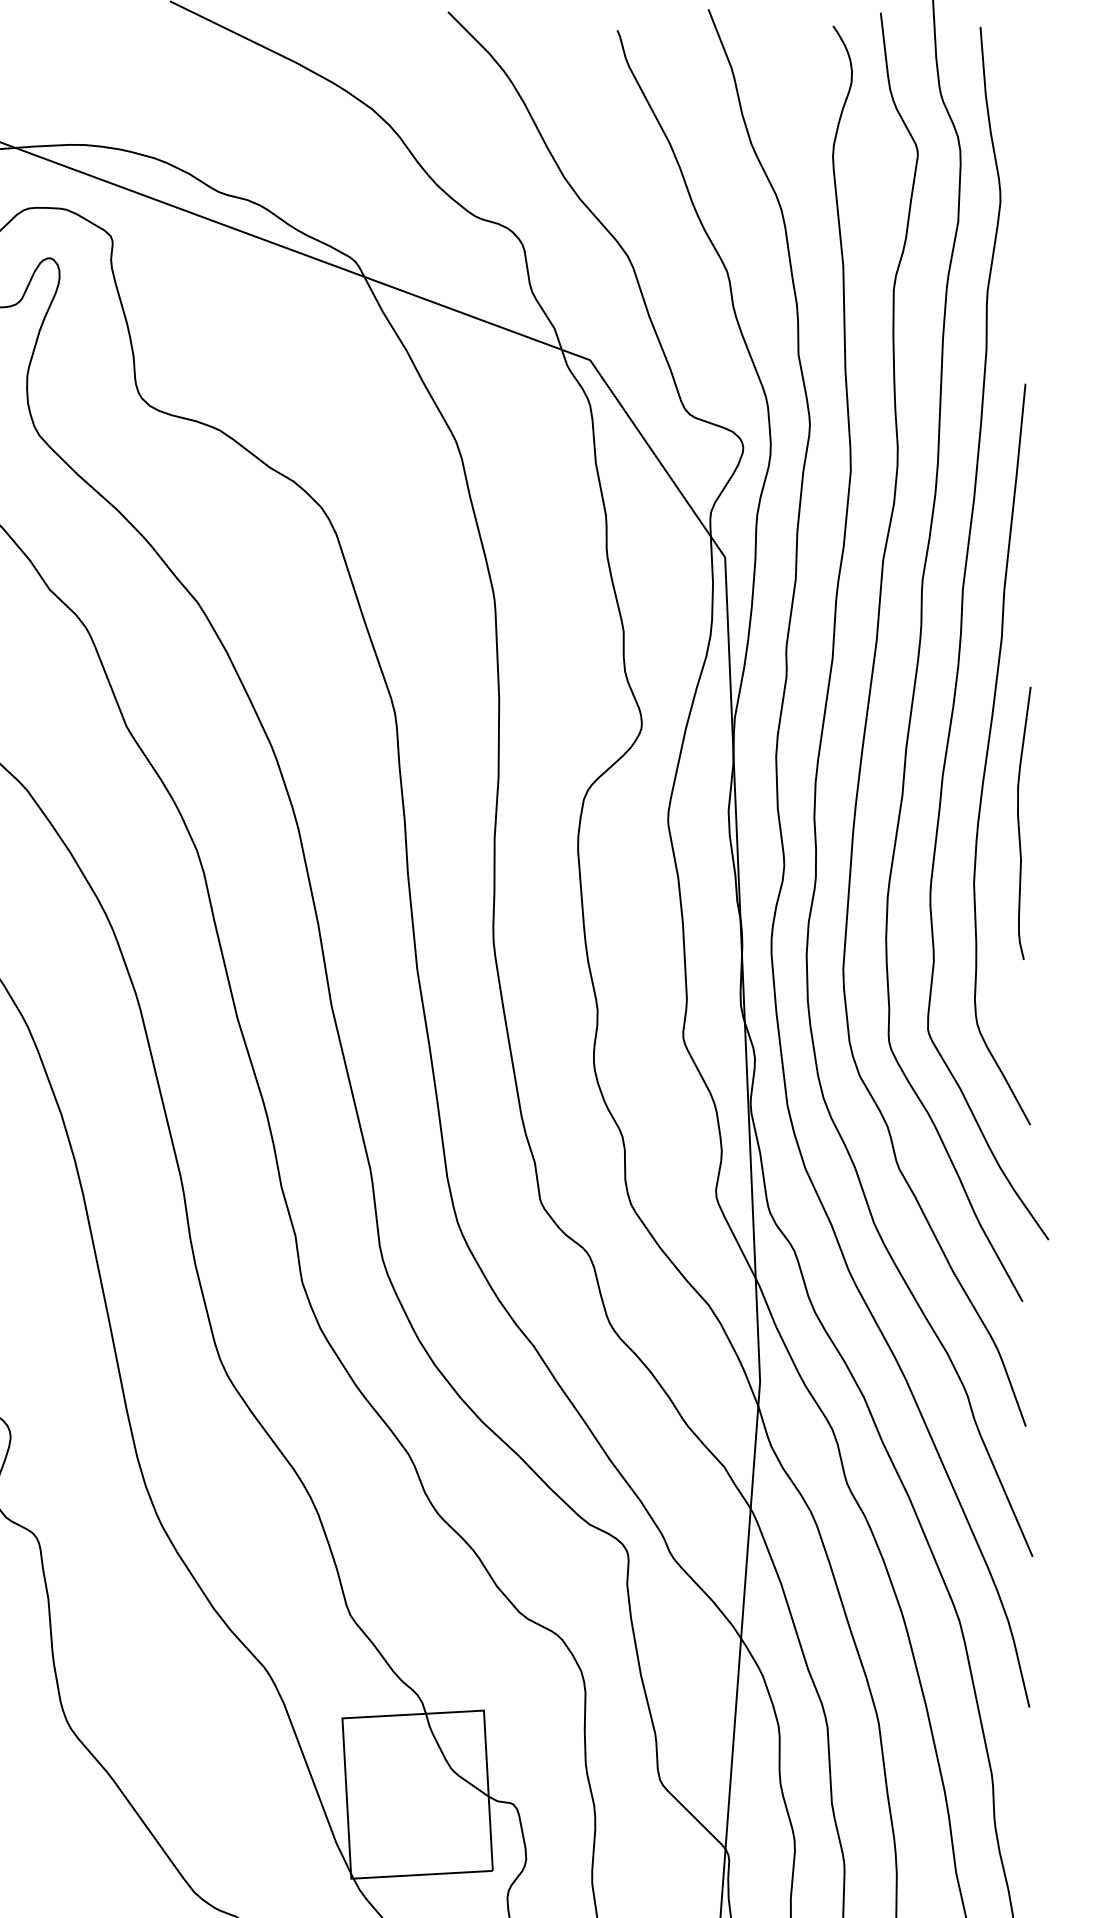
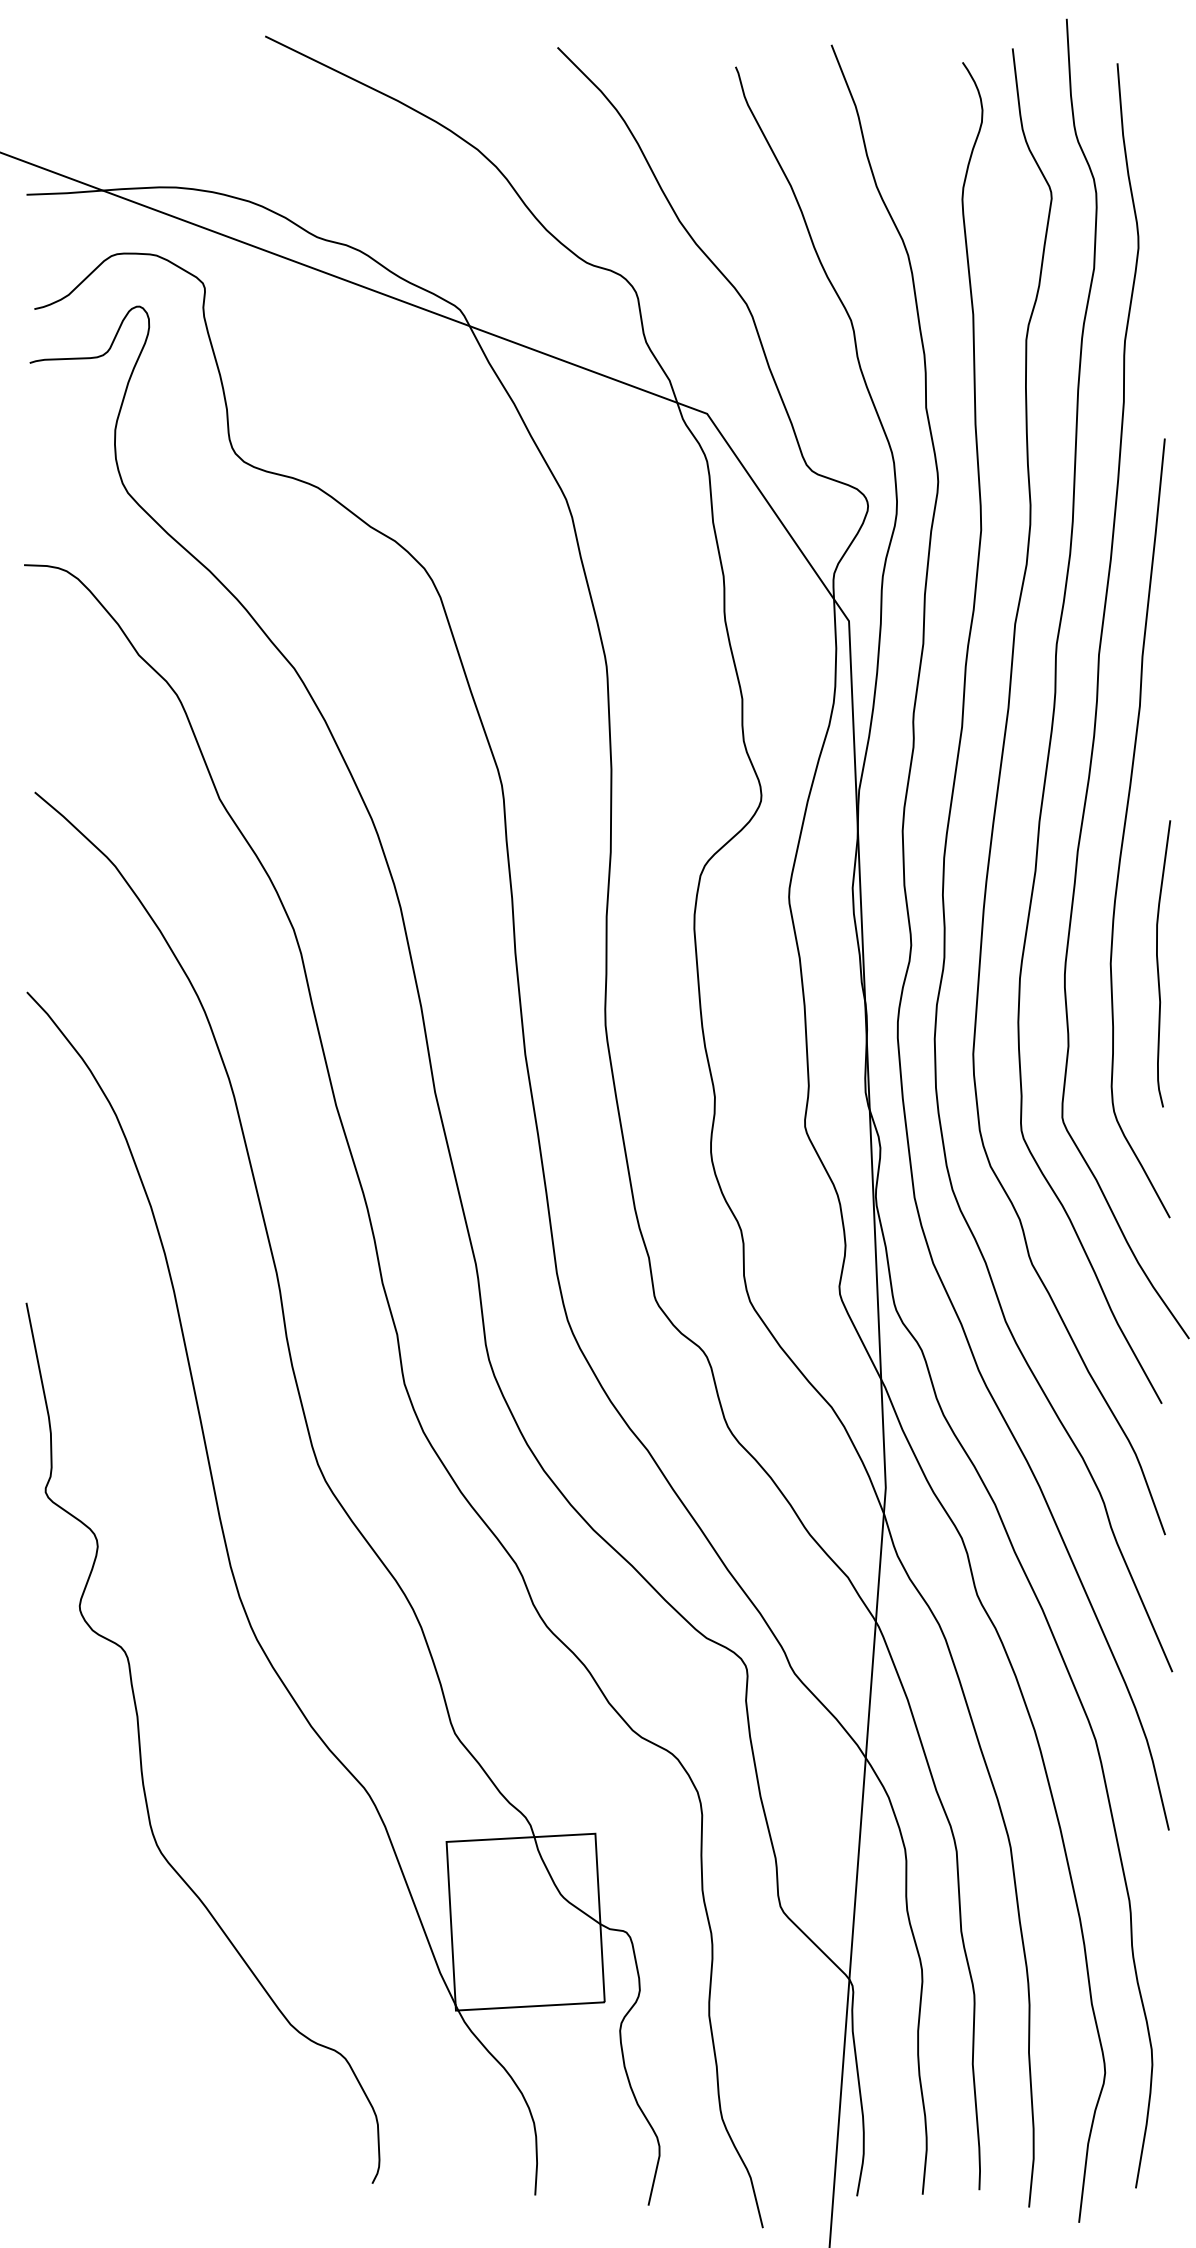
curve: (1019, 823) -> (1158, 963), moved

